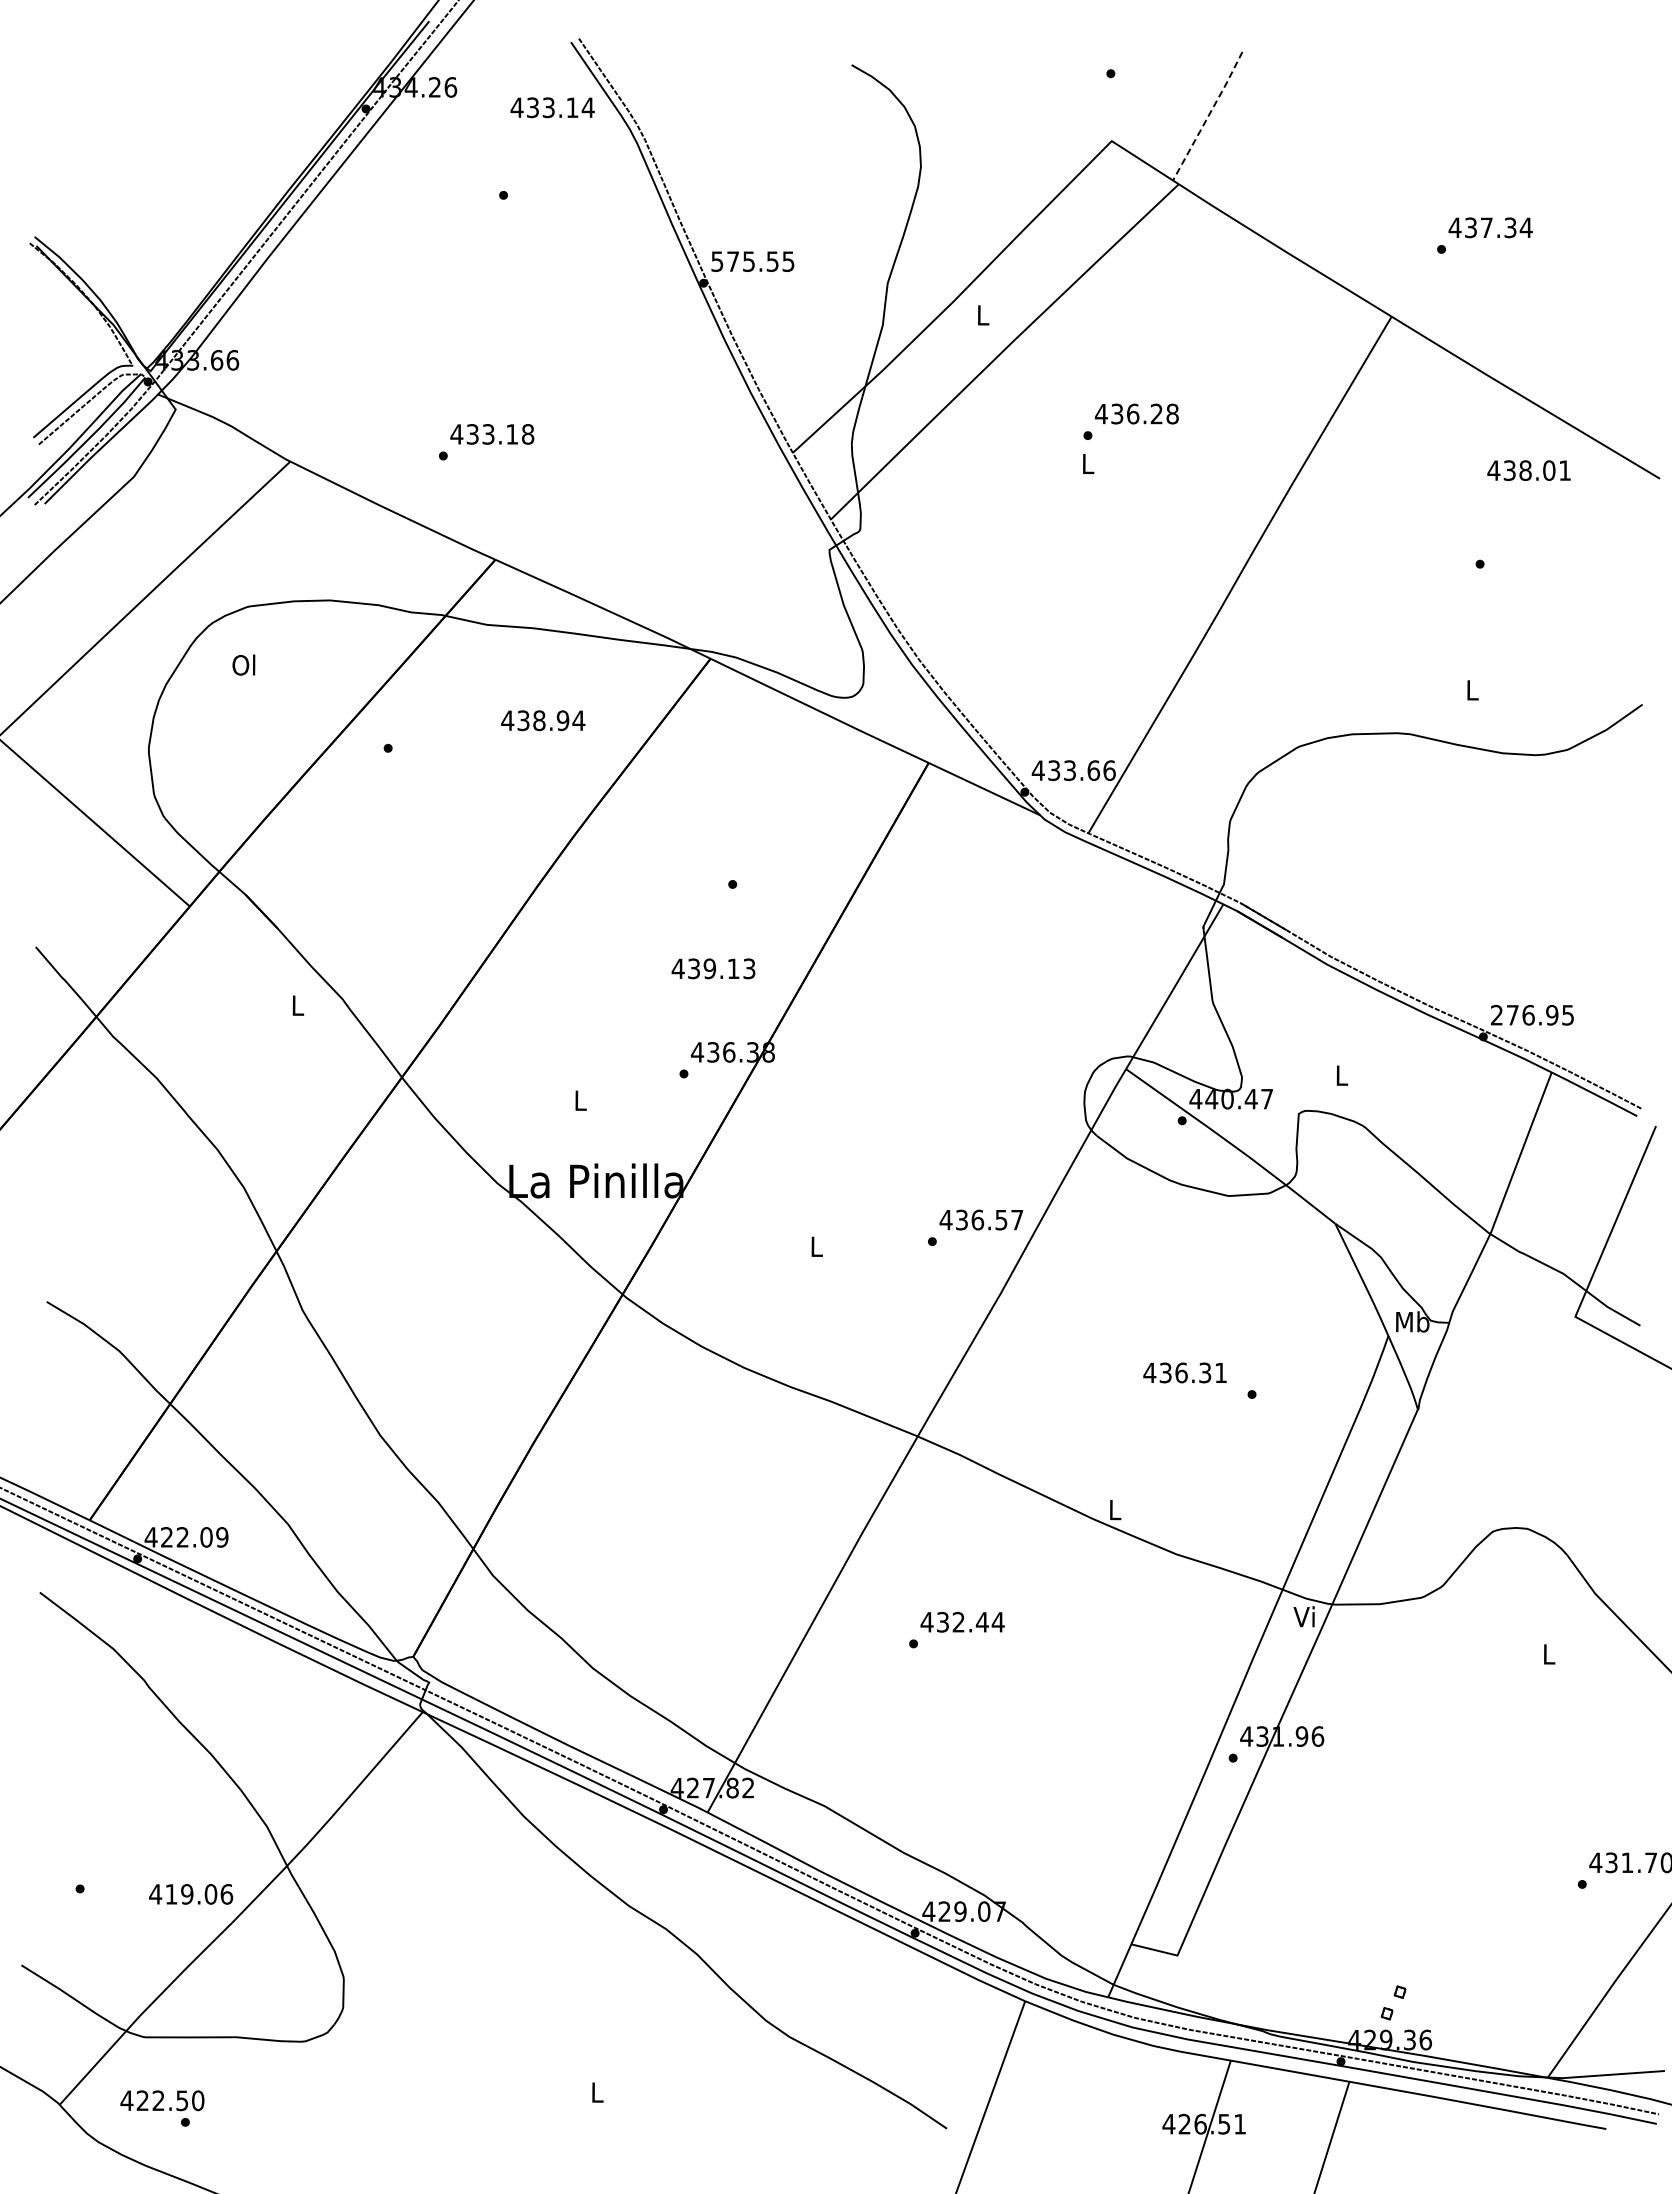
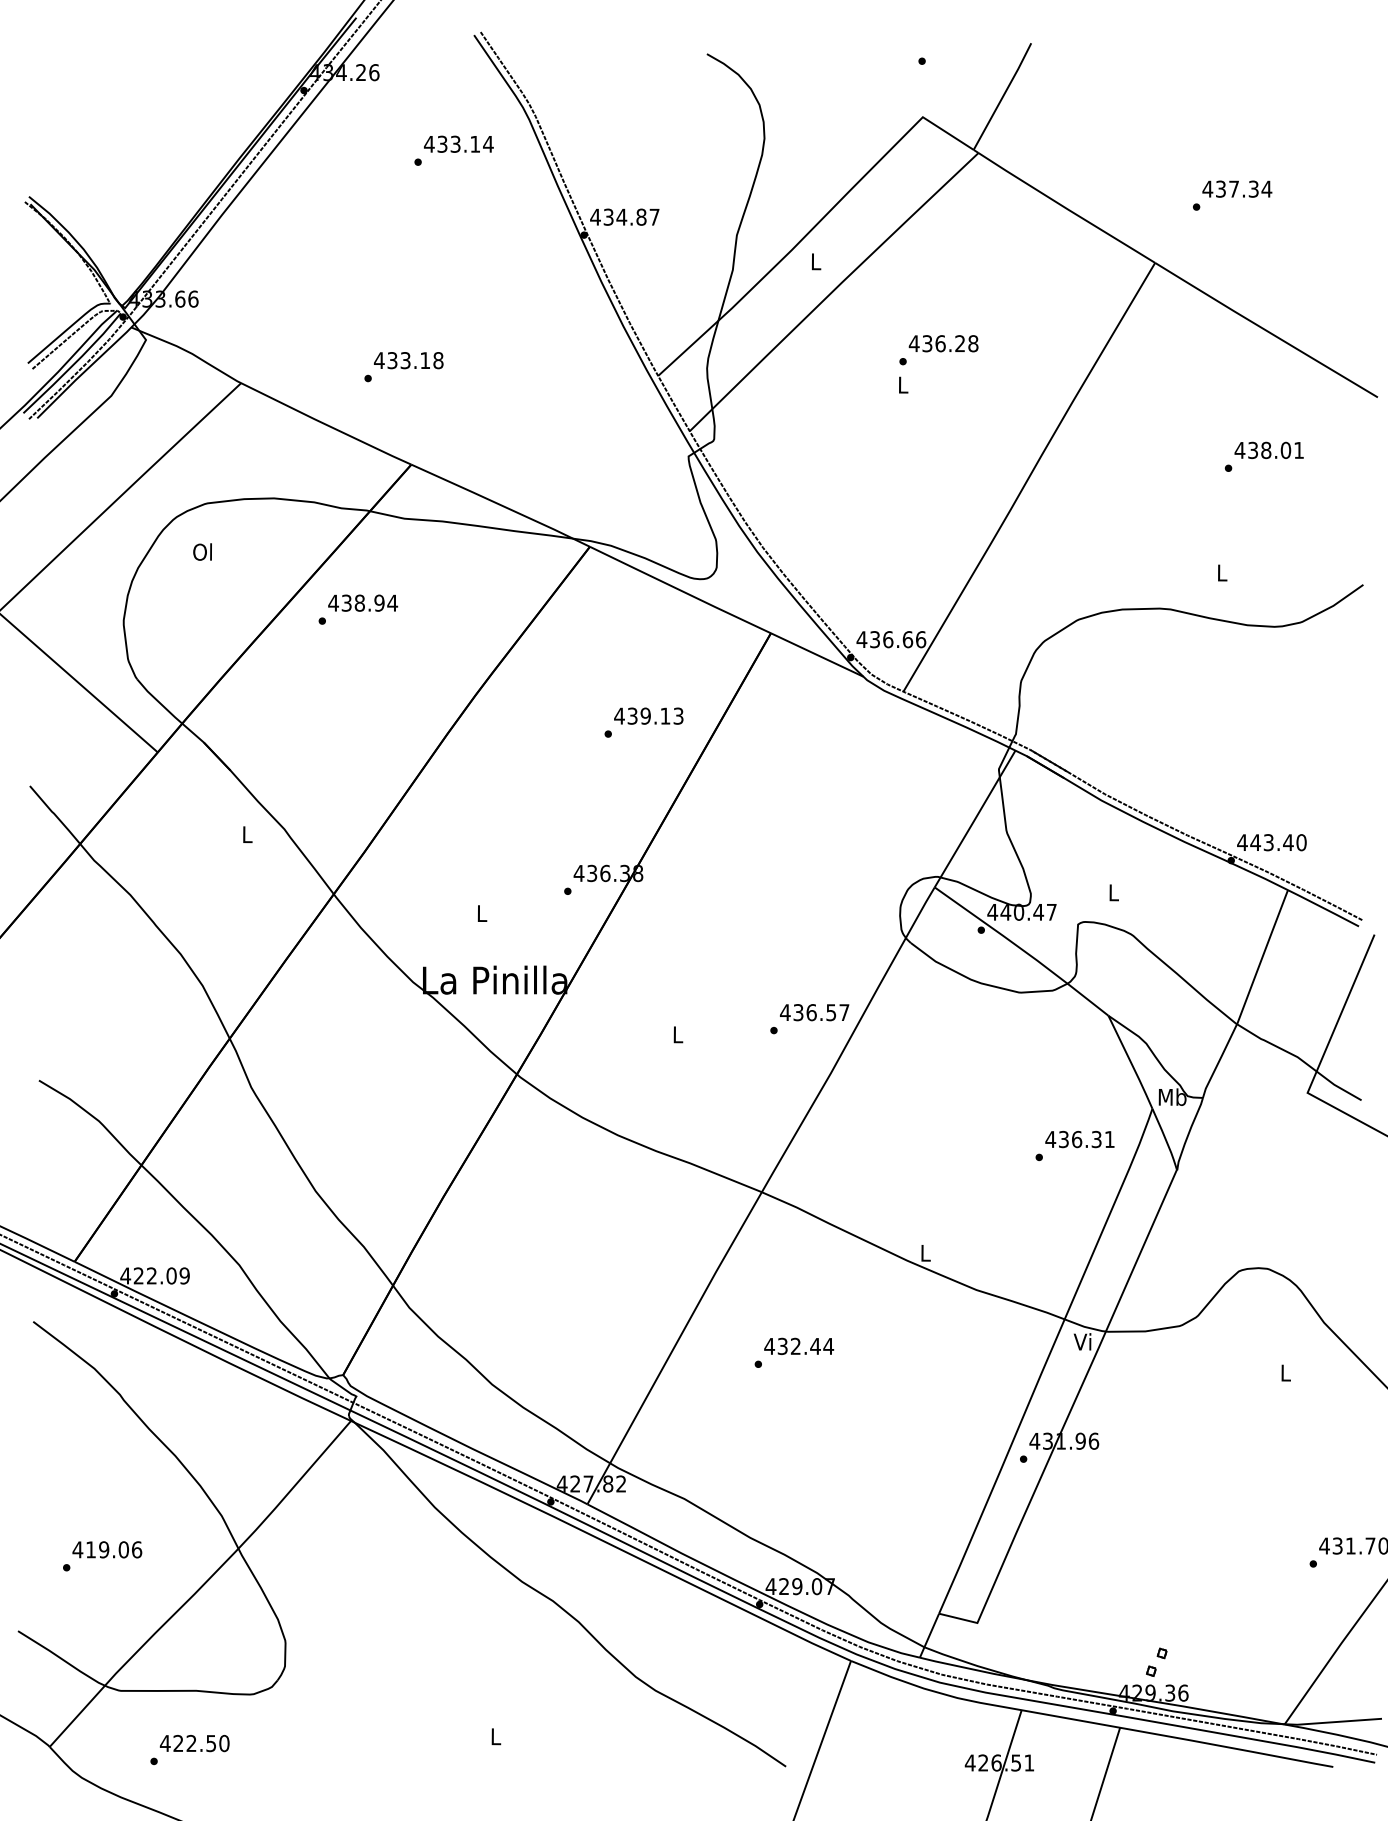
text: (552, 107) -> (458, 144), moved
line: (1208, 117) -> (1003, 97), dashed -> solid
text: (752, 261) -> (624, 217), 575.55 -> 434.87
text: (1528, 470) -> (1268, 450), moved
text: (543, 720) -> (363, 603), moved
text: (1070, 770) -> (888, 639), 433.66 -> 436.66
text: (713, 968) -> (648, 715), moved
text: (1532, 1014) -> (1272, 842), 276.95 -> 443.40
text: (1184, 1372) -> (1079, 1139), moved
text: (191, 1894) -> (107, 1549), moved
text: (162, 2100) -> (194, 1743), moved

